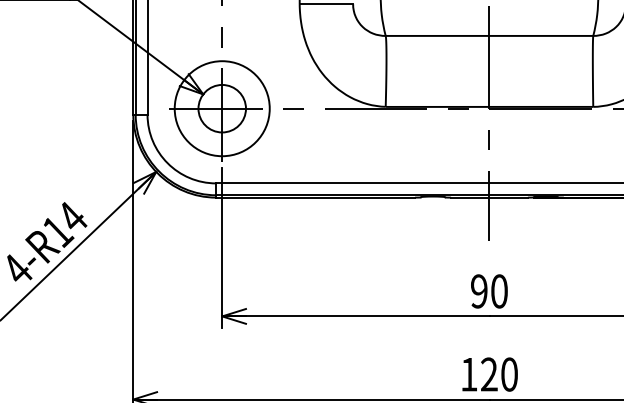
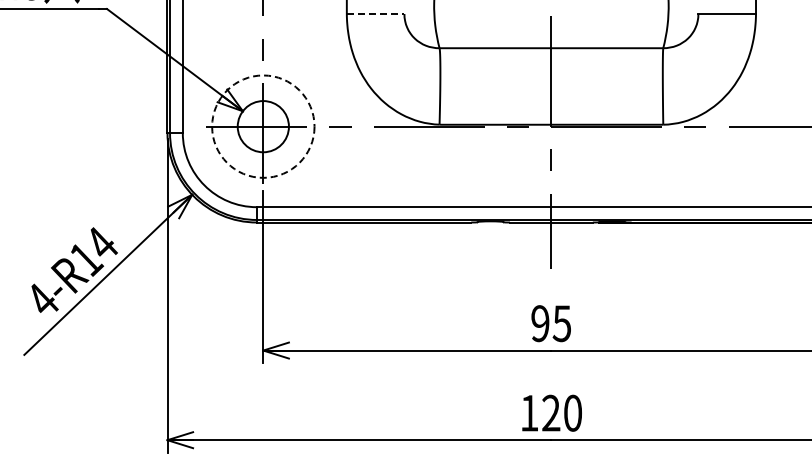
line: (326, 4) -> (375, 14), solid -> dashed
circle: (222, 108) -> (263, 126), solid -> dashed
text: (498, 291) -> (561, 323), 90 -> 95

